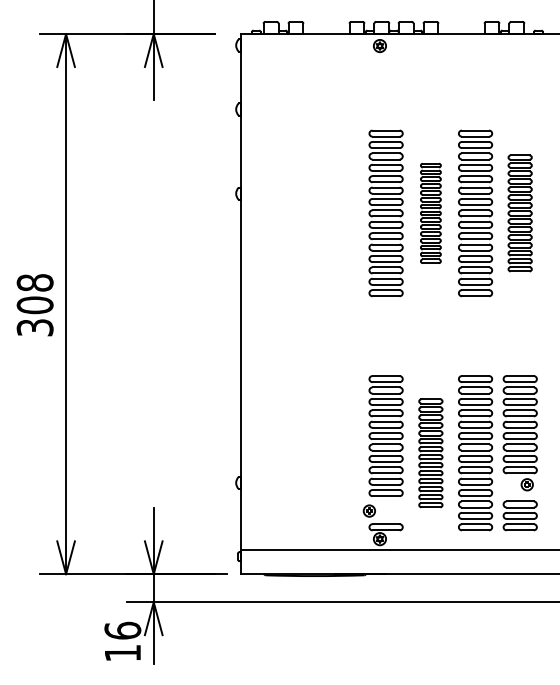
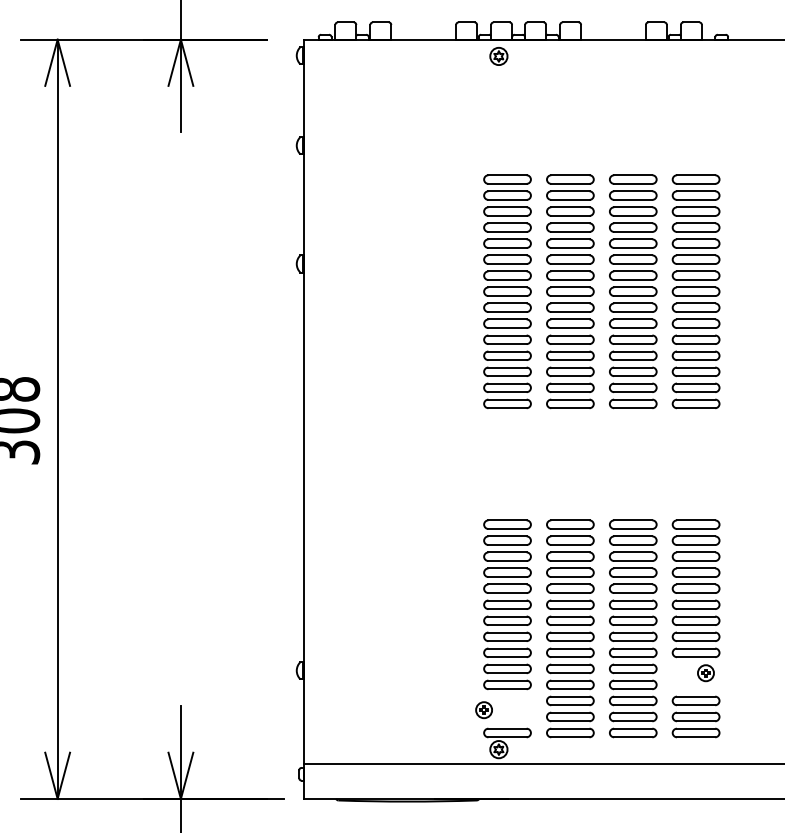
part: (430, 213) -> (569, 291), size x1.67
part: (519, 213) -> (695, 291), size x1.43
part: (430, 453) -> (569, 629), size x1.43

